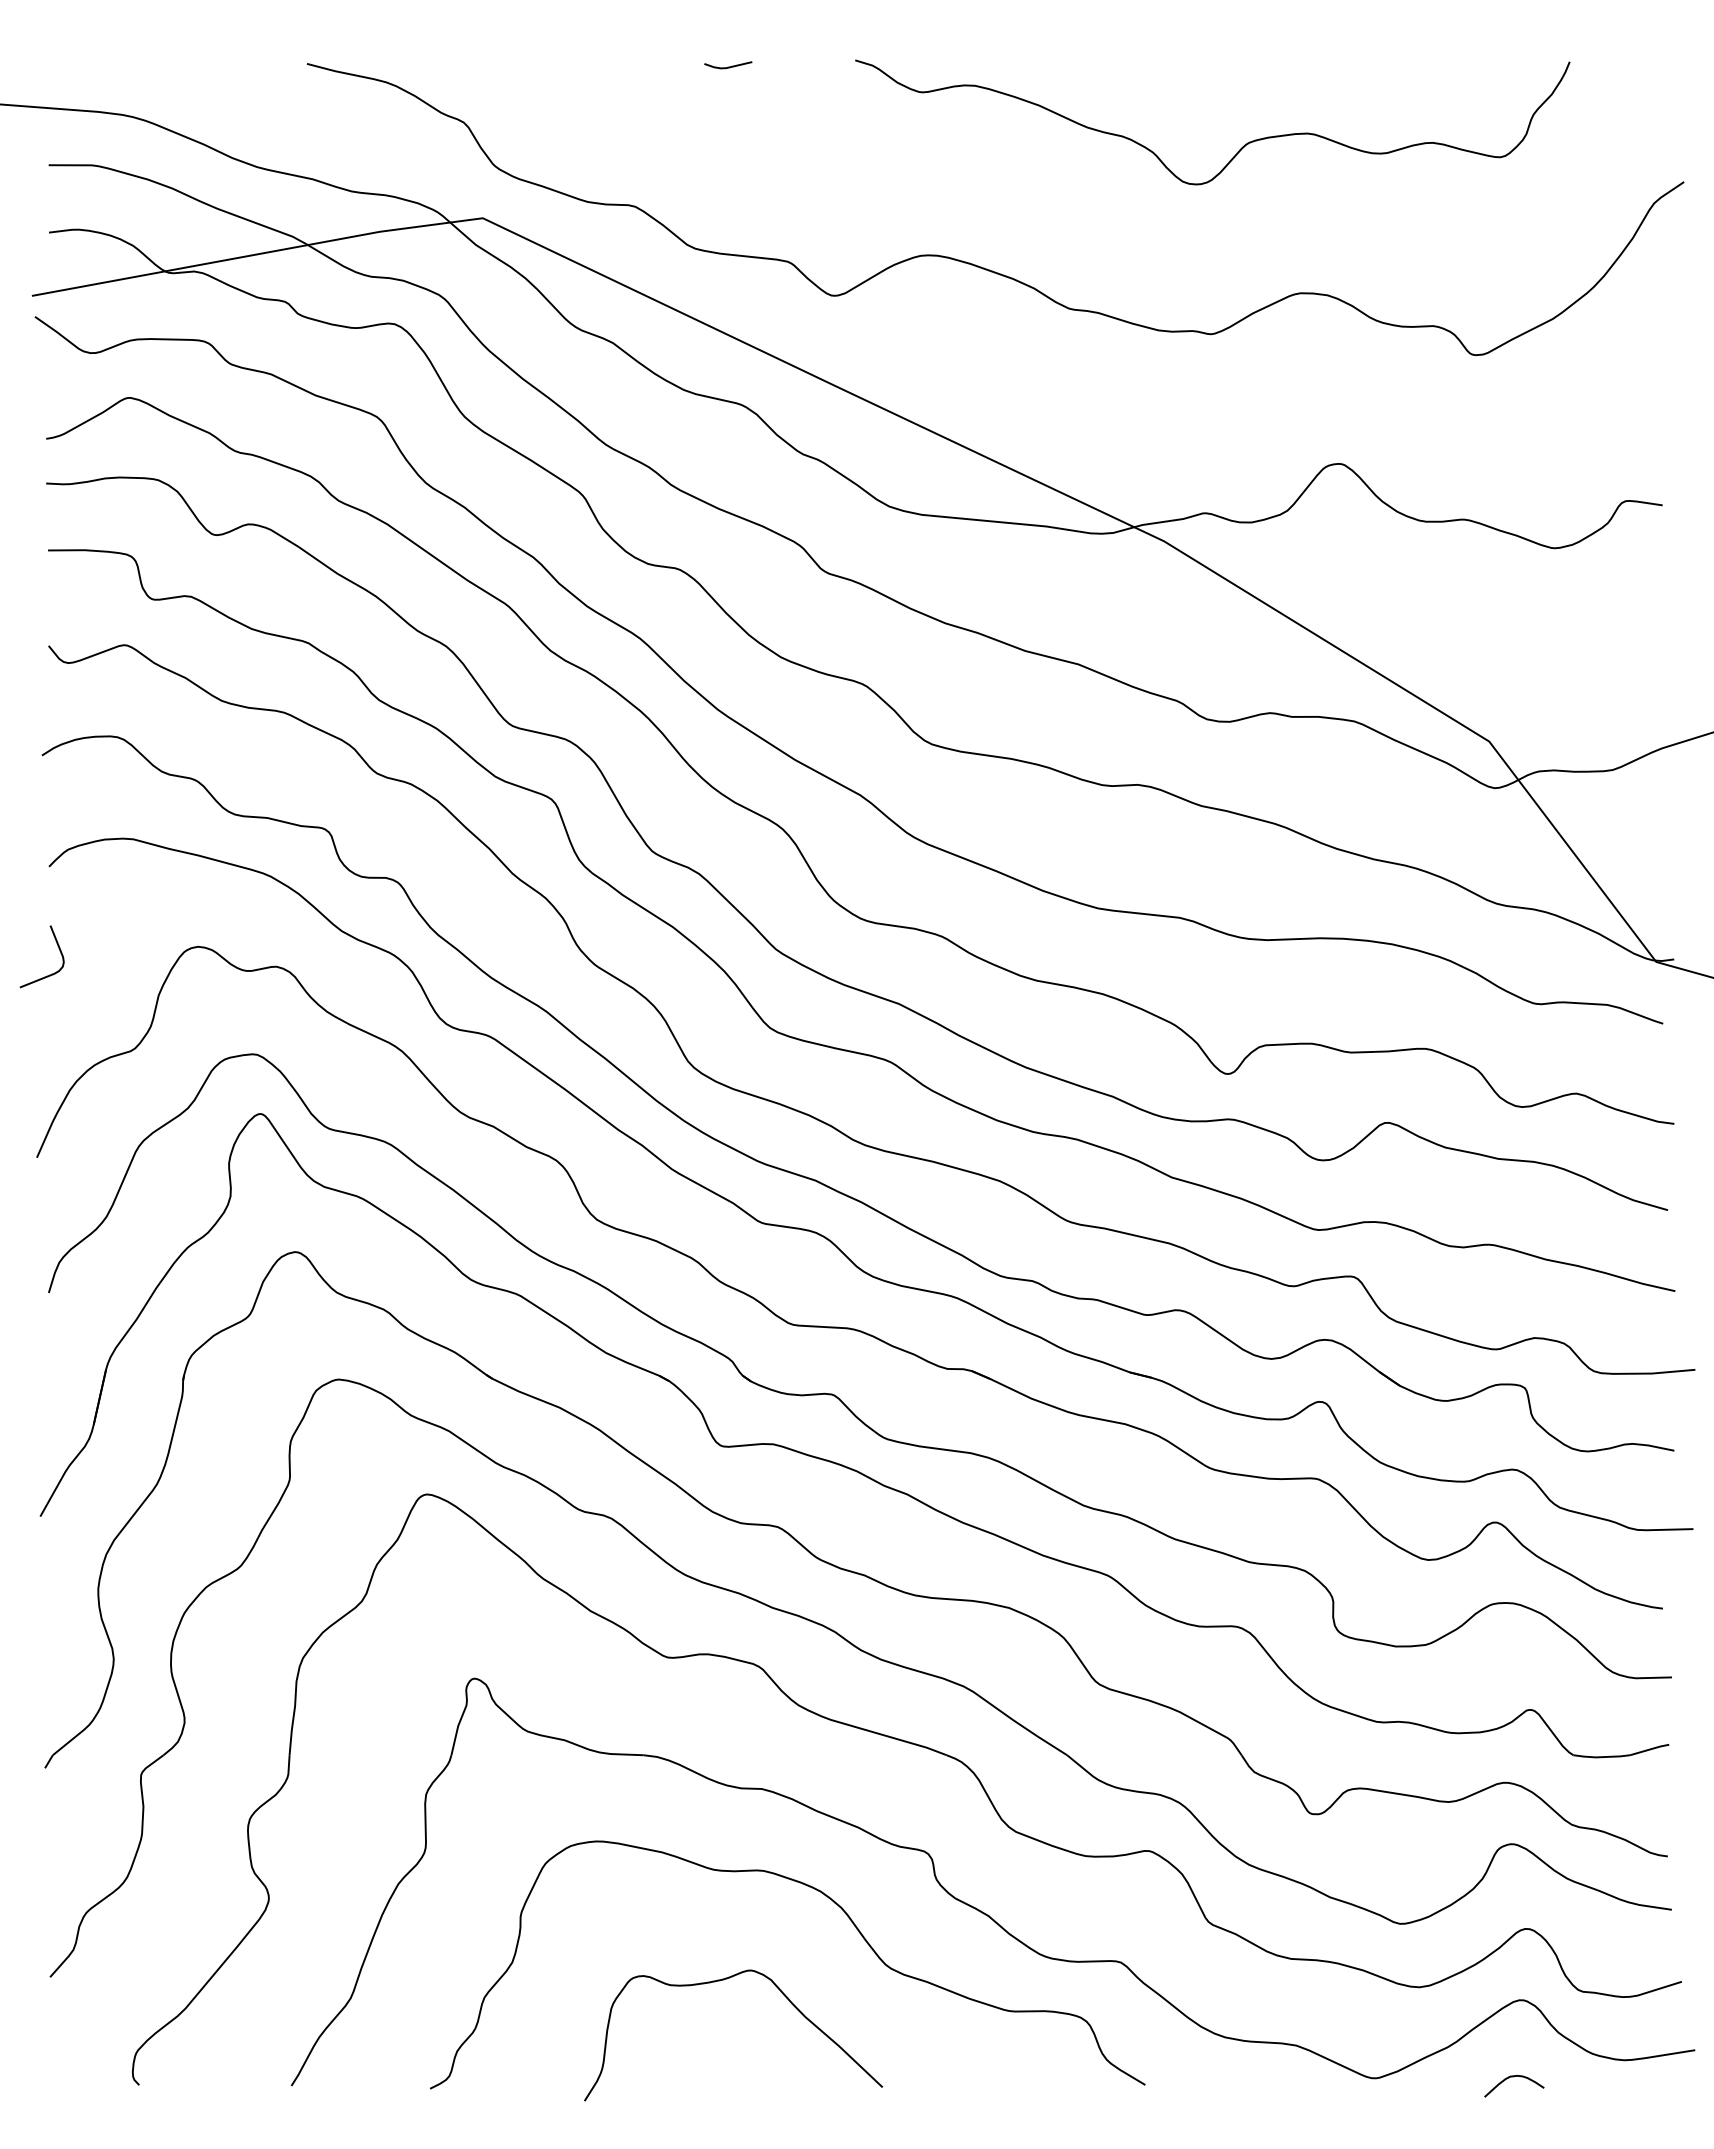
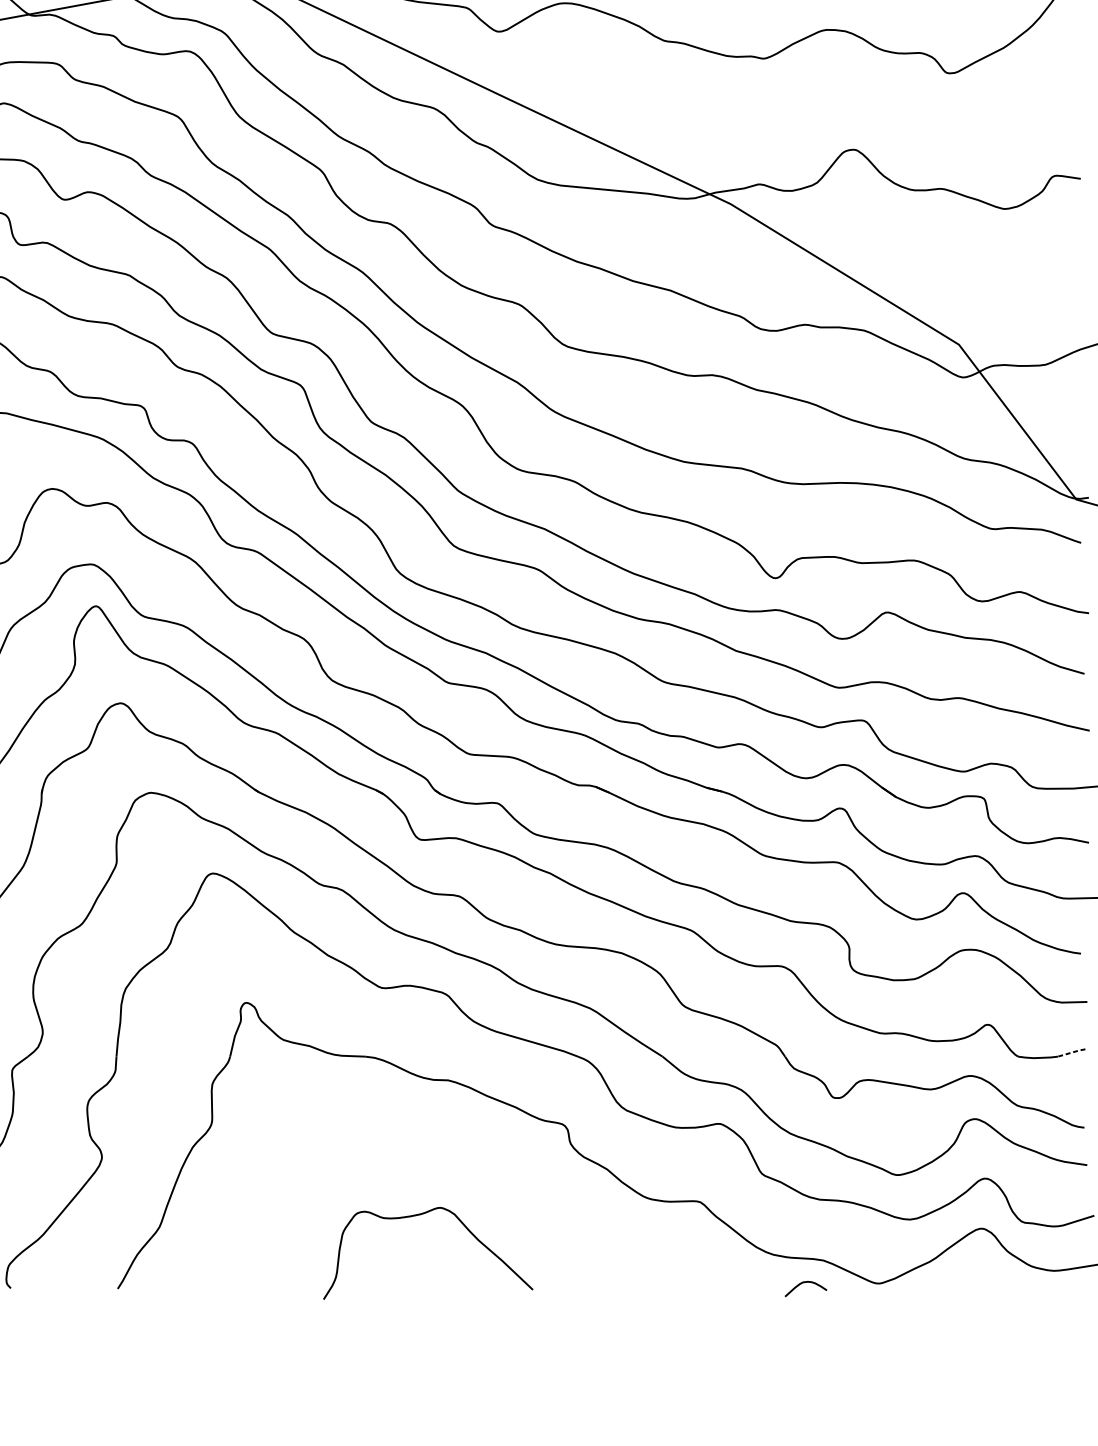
line: (1649, 1749) -> (1071, 1052), solid -> dashed
curve: (848, 1918) -> (509, 1171), removed
curve: (1513, 2077) -> (805, 1282), moved

